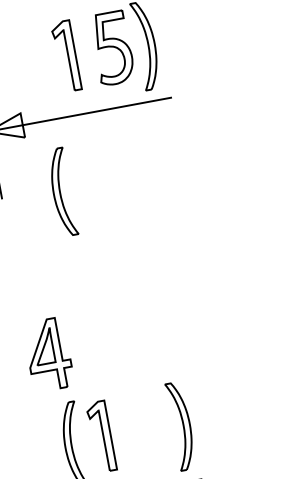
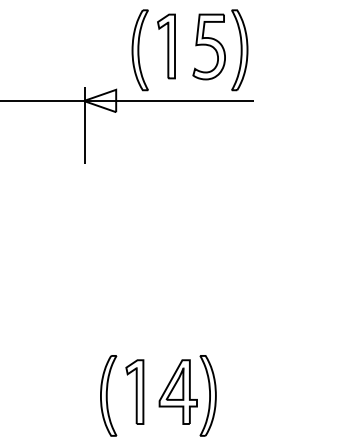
part: (61, 192) -> (139, 50), moved
part: (47, 354) -> (177, 391), moved

